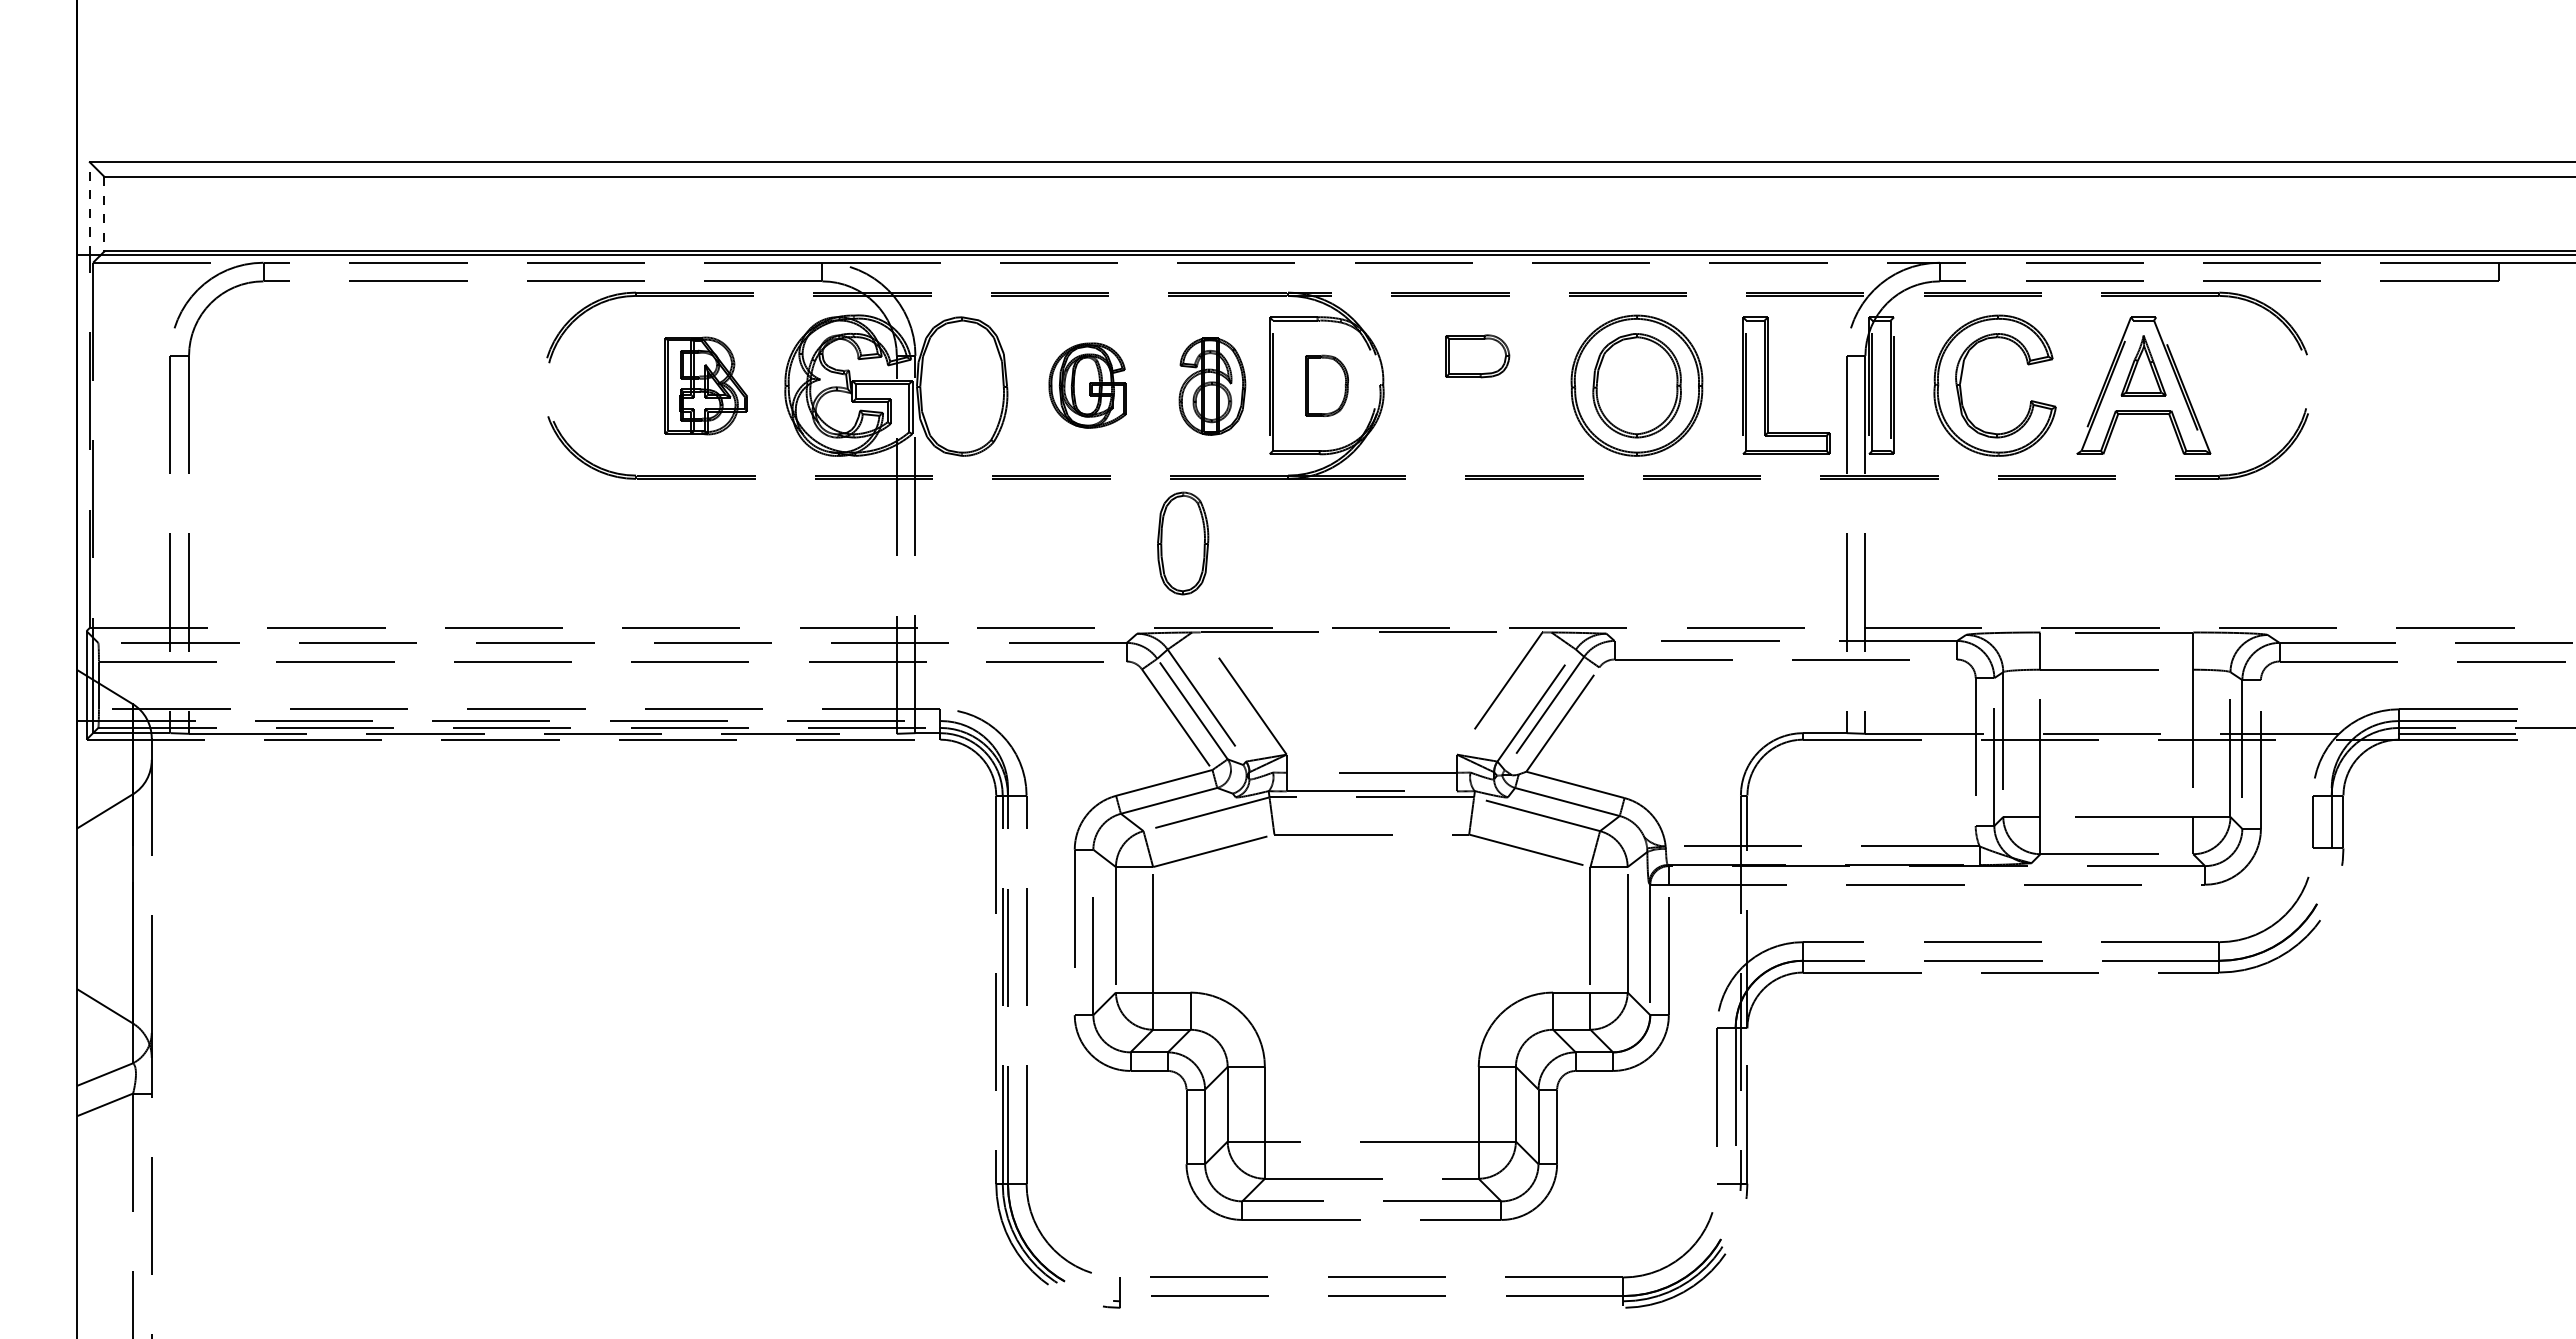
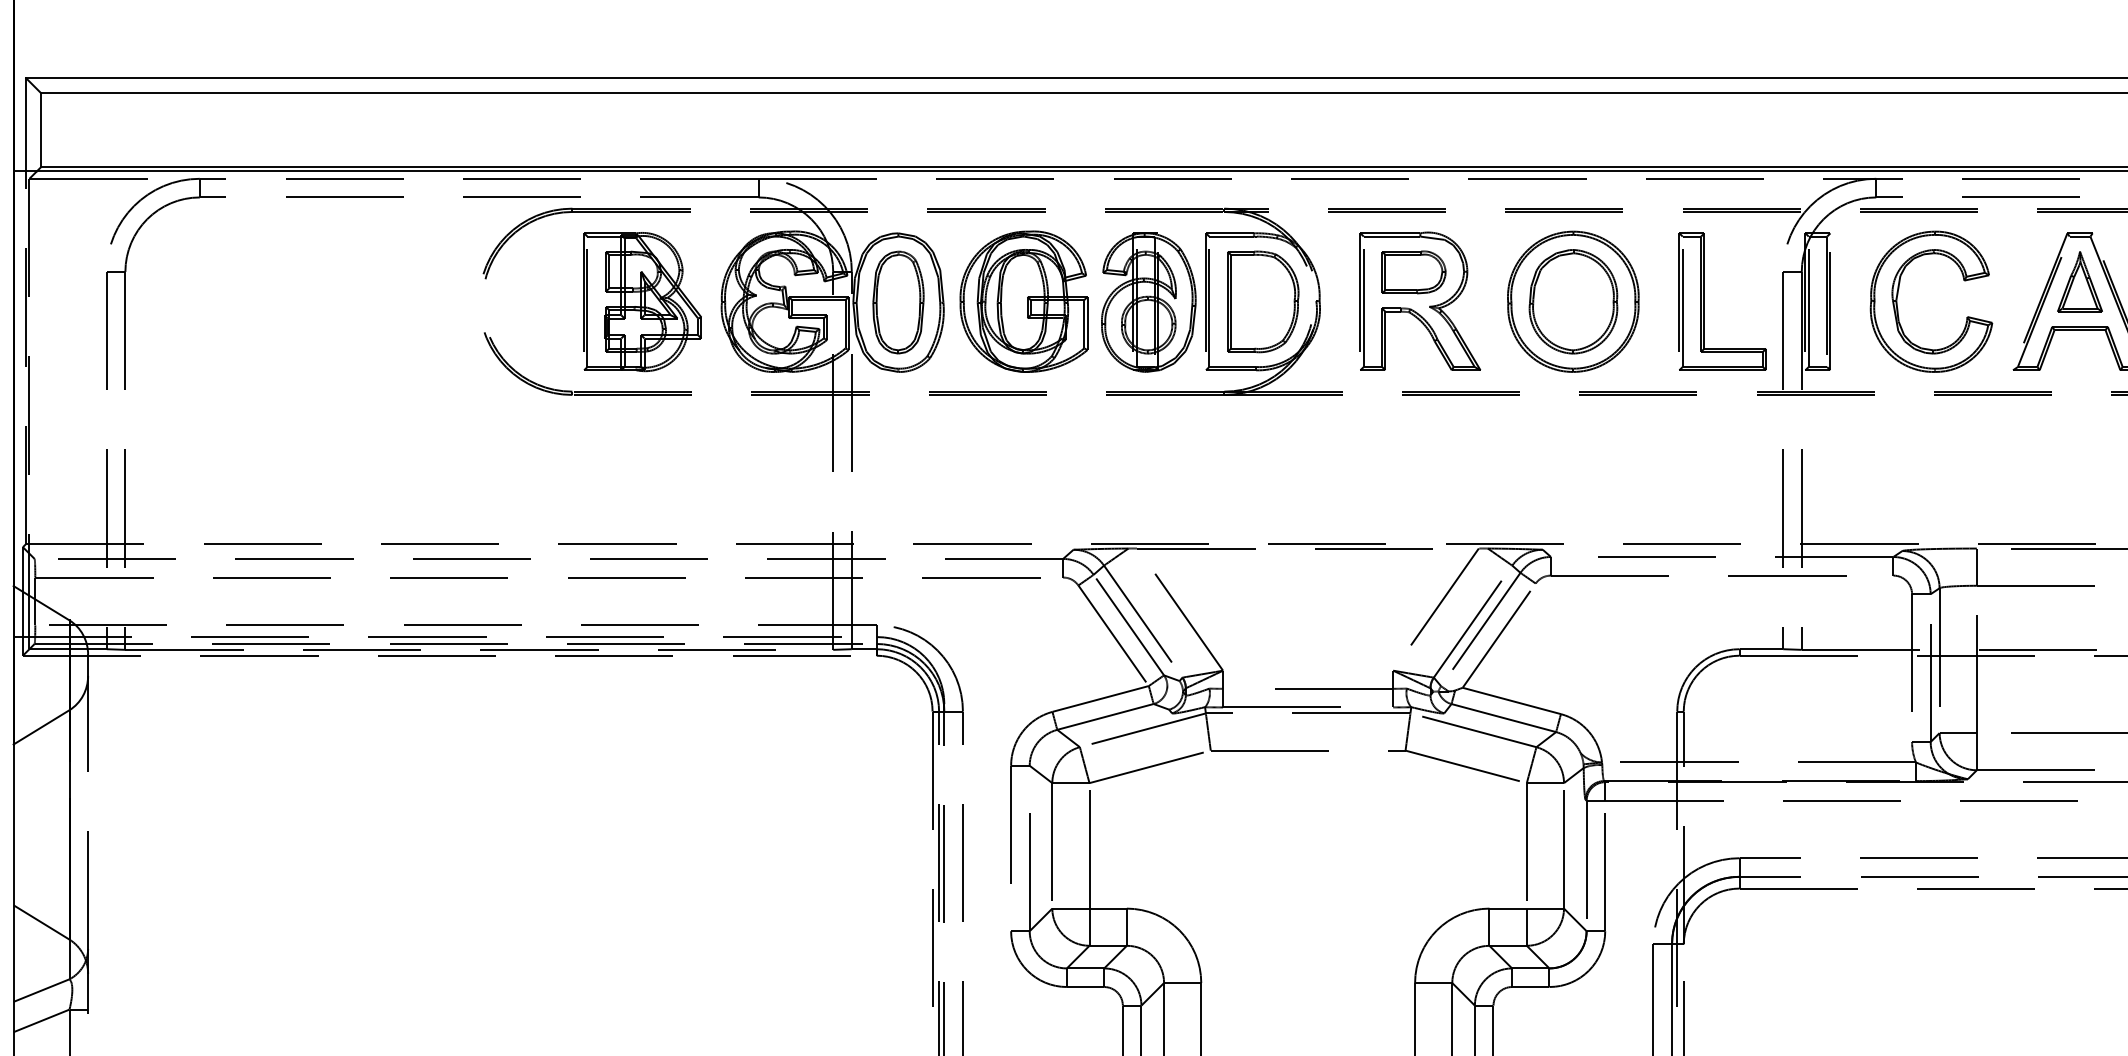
line: (89, 208) -> (25, 124), dashed -> solid
line: (104, 214) -> (40, 130), dashed -> solid
part: (706, 385) -> (642, 301), size x1.43
part: (1087, 385) -> (1023, 301), size x1.67
part: (1326, 385) -> (1262, 301), size x1.67
part: (1212, 386) -> (1148, 302), size x1.43
part: (1493, 389) -> (1429, 305), added
part: (1183, 543) -> (898, 302), moved

